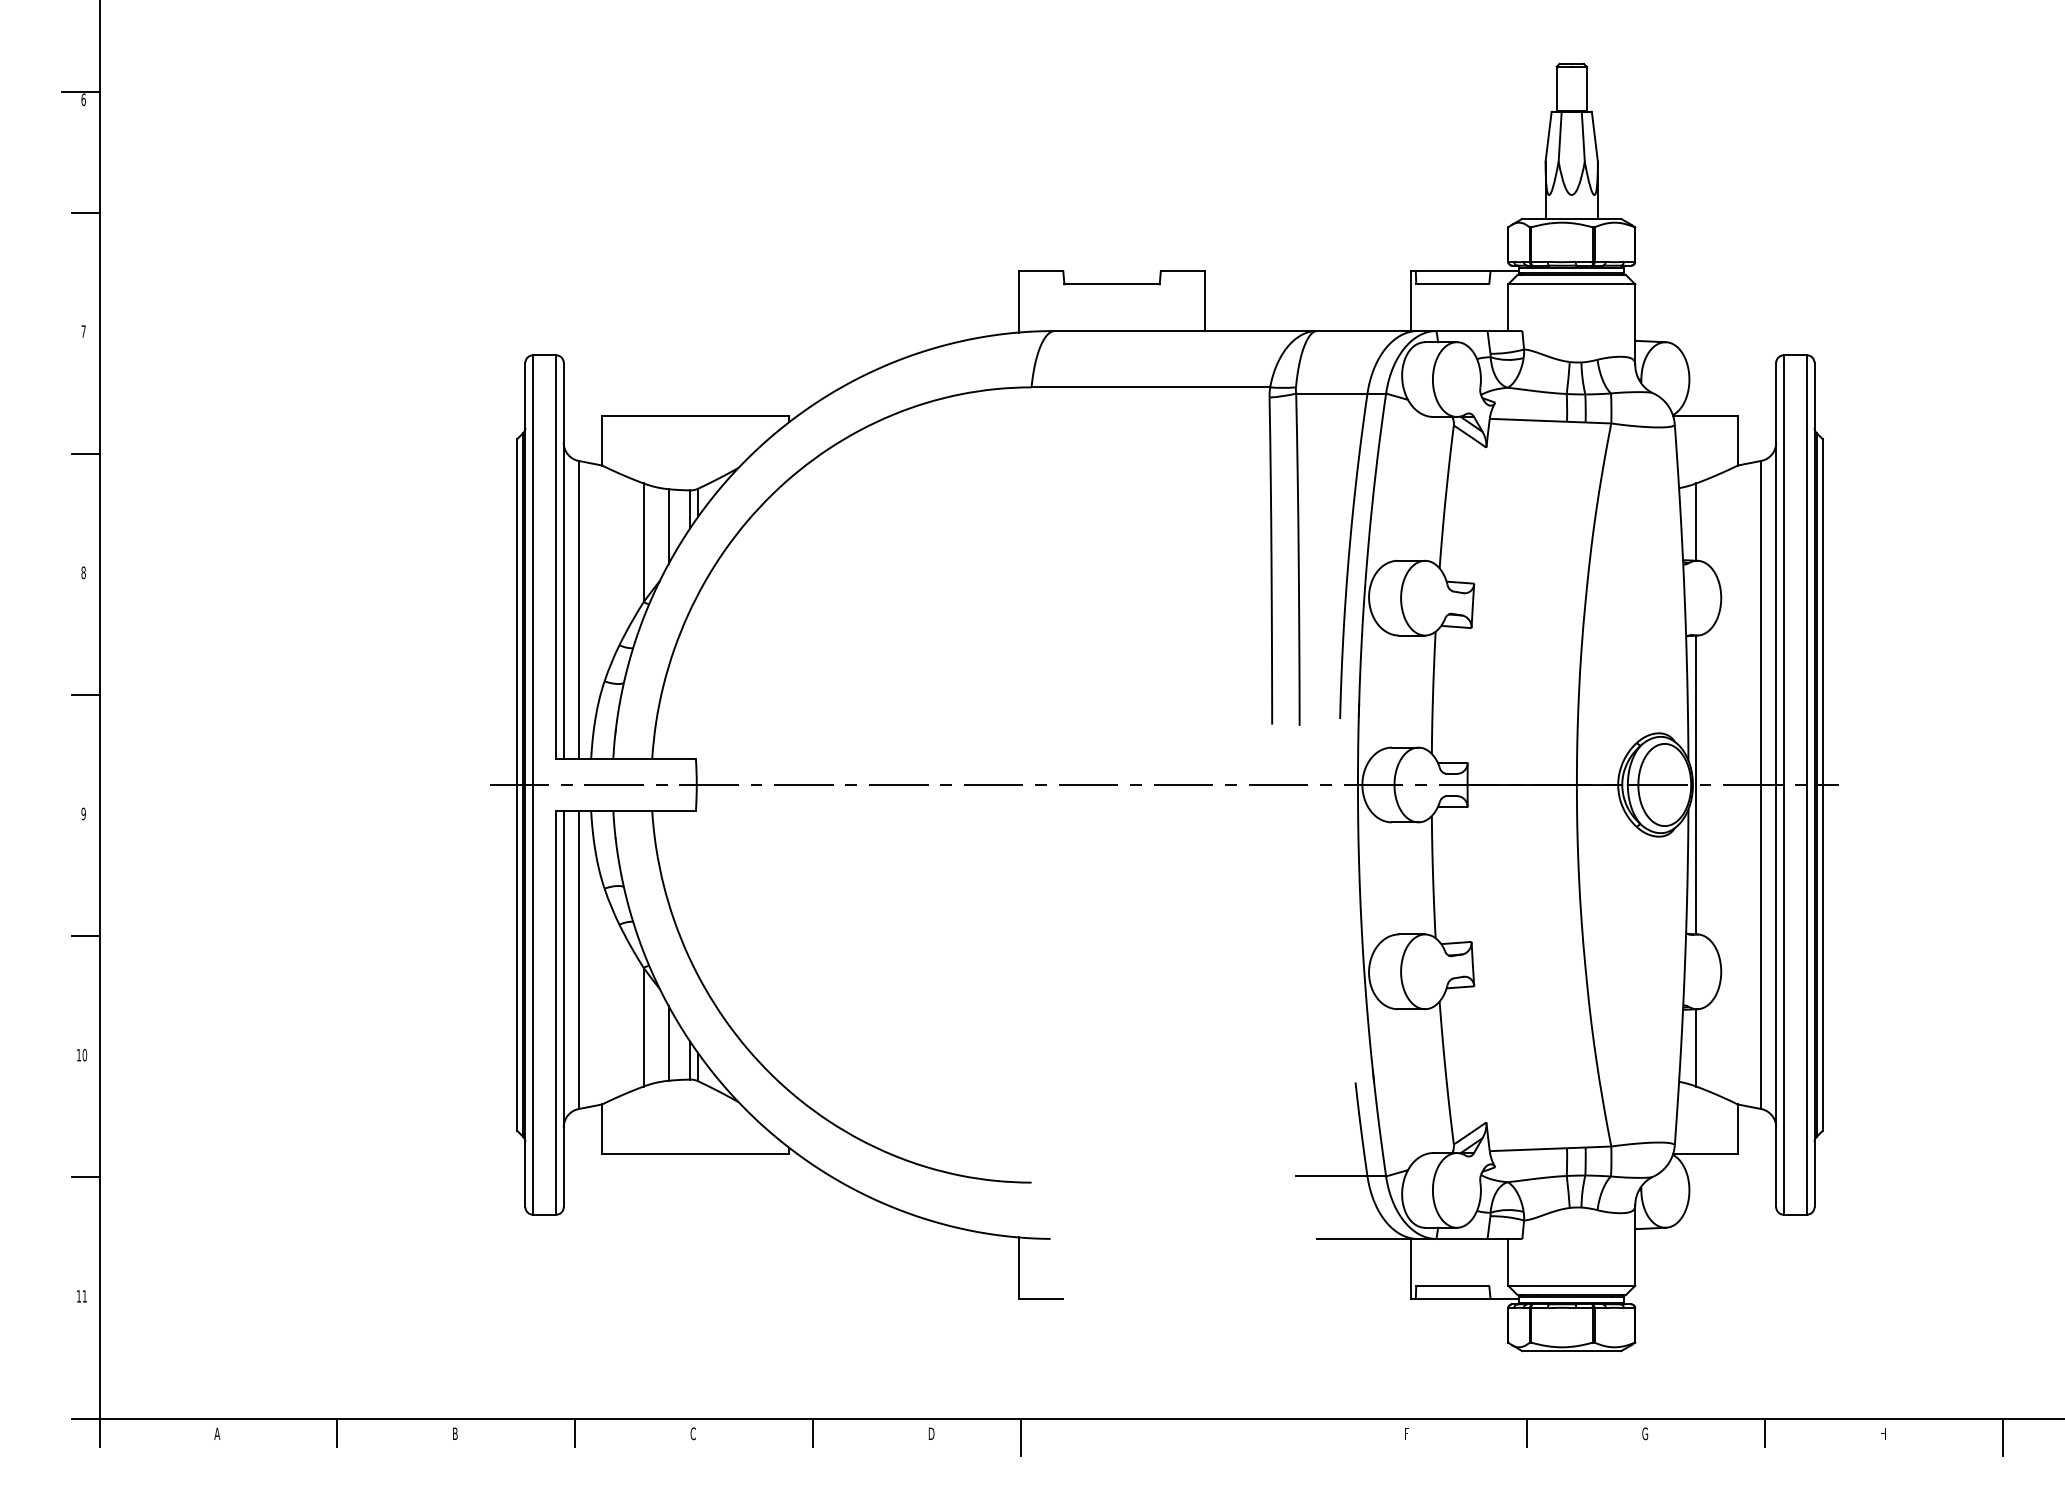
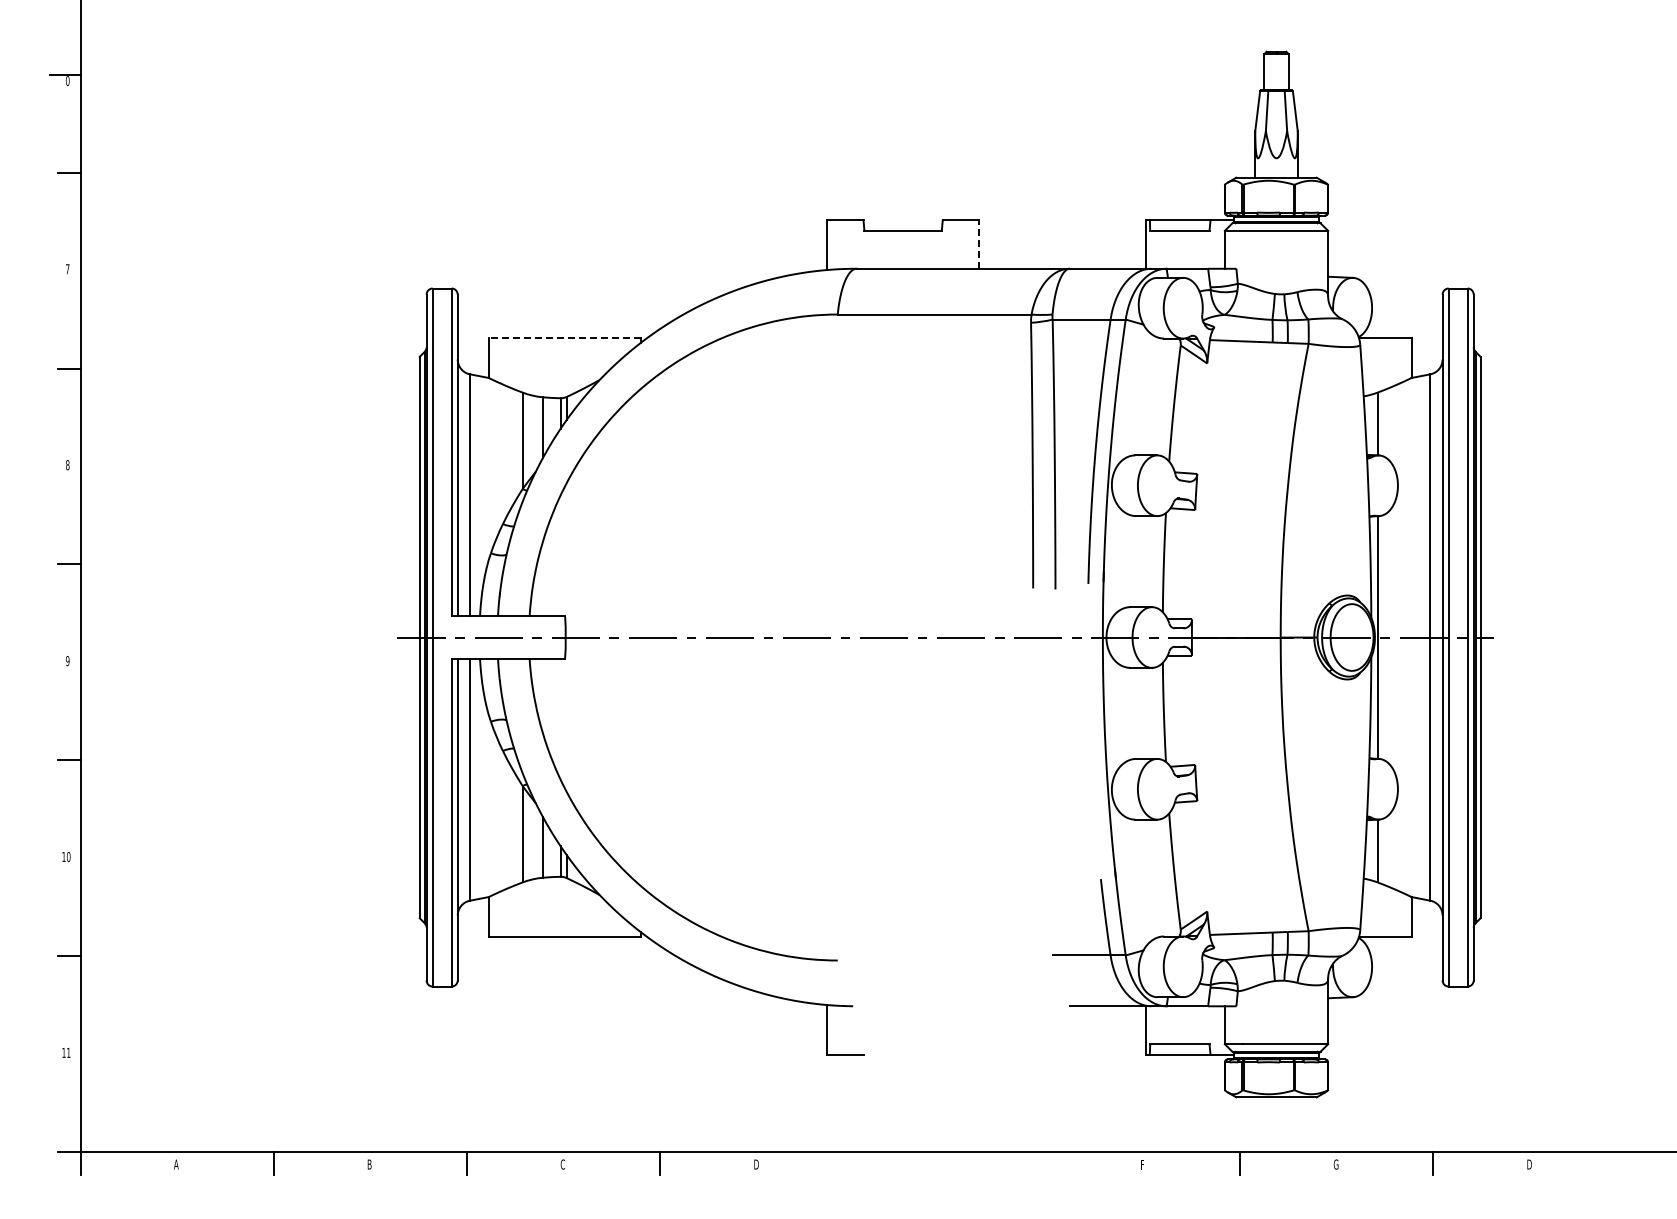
text: (83, 99) -> (67, 80), 6 -> 0
line: (1206, 301) -> (979, 244), solid -> dashed
line: (695, 415) -> (564, 337), solid -> dashed
text: (1883, 1433) -> (1529, 1164), H -> D
line: (1020, 1437) -> (828, 1167), removed
line: (2002, 1437) -> (1626, 1167), removed

